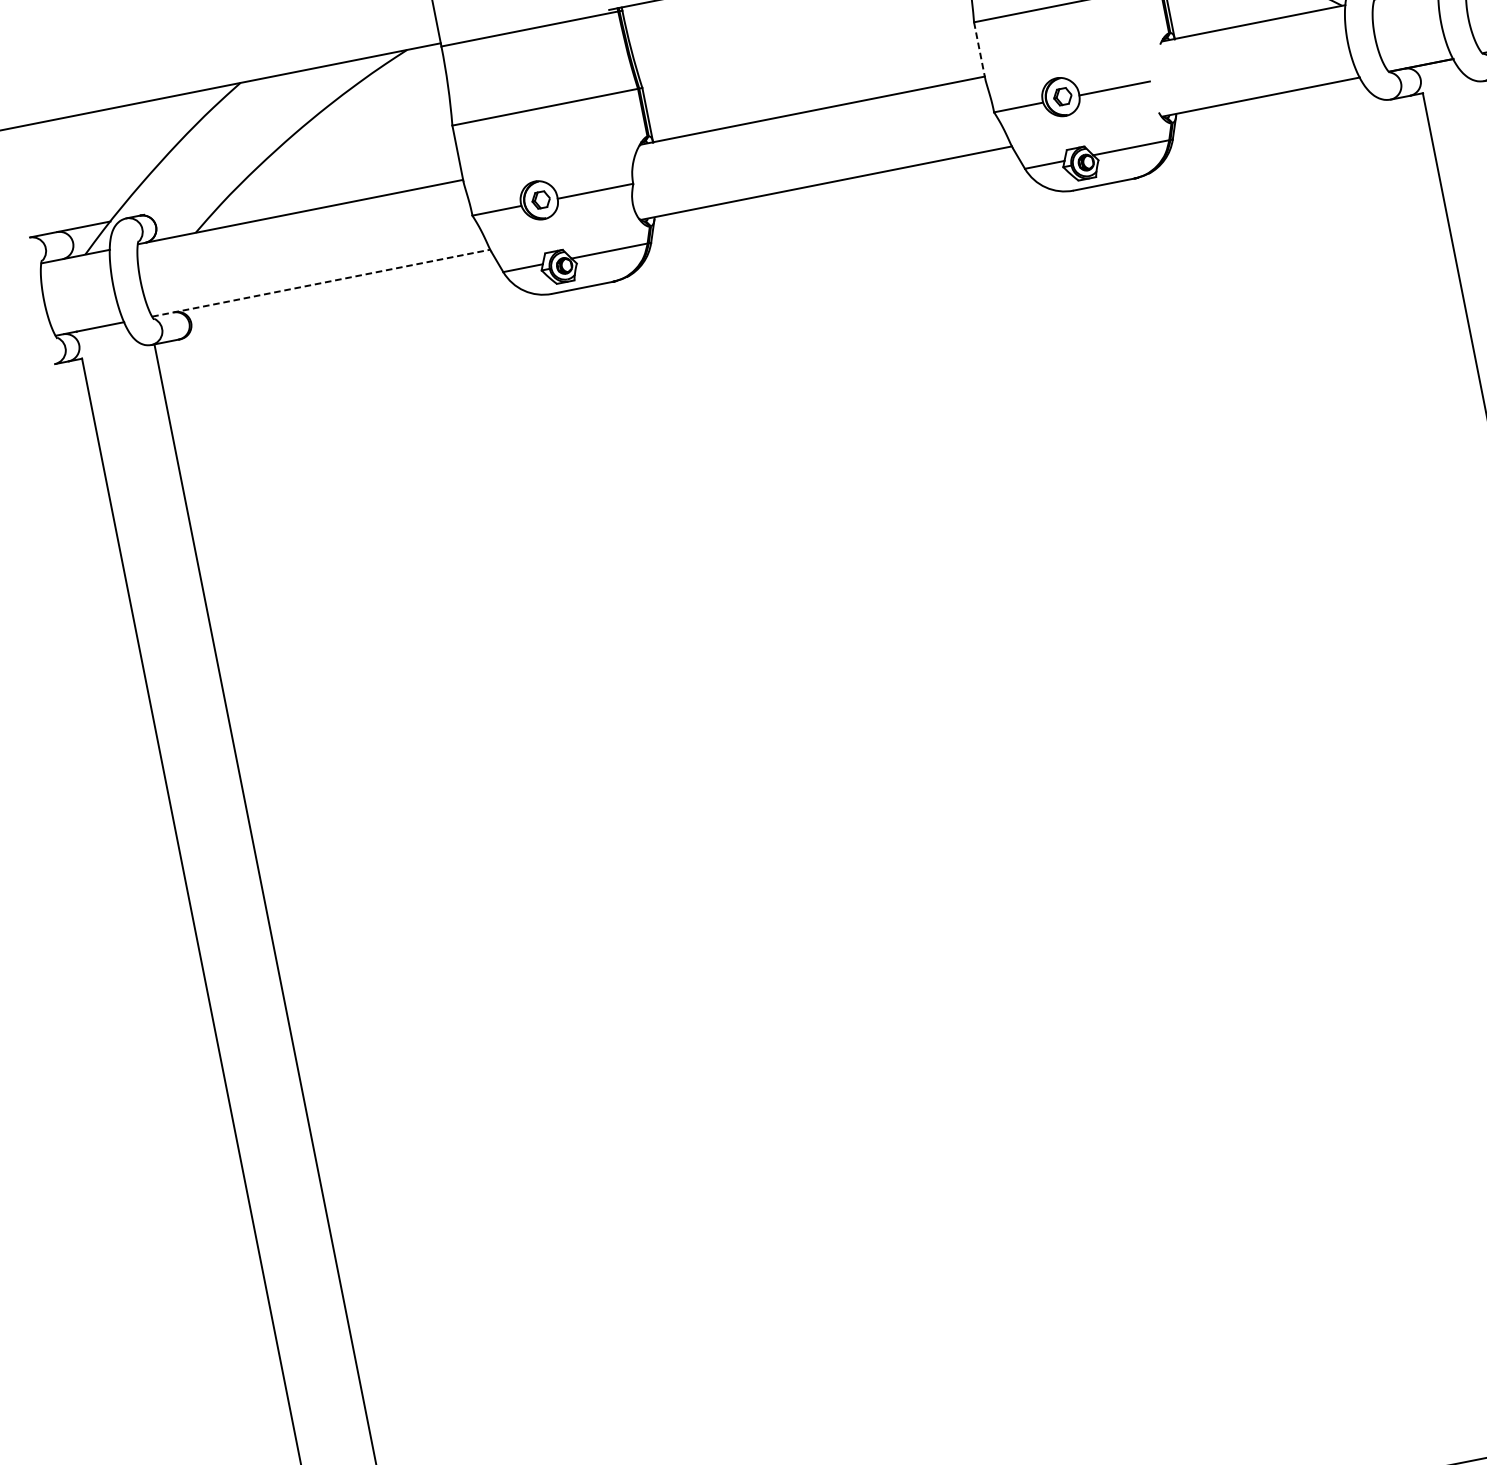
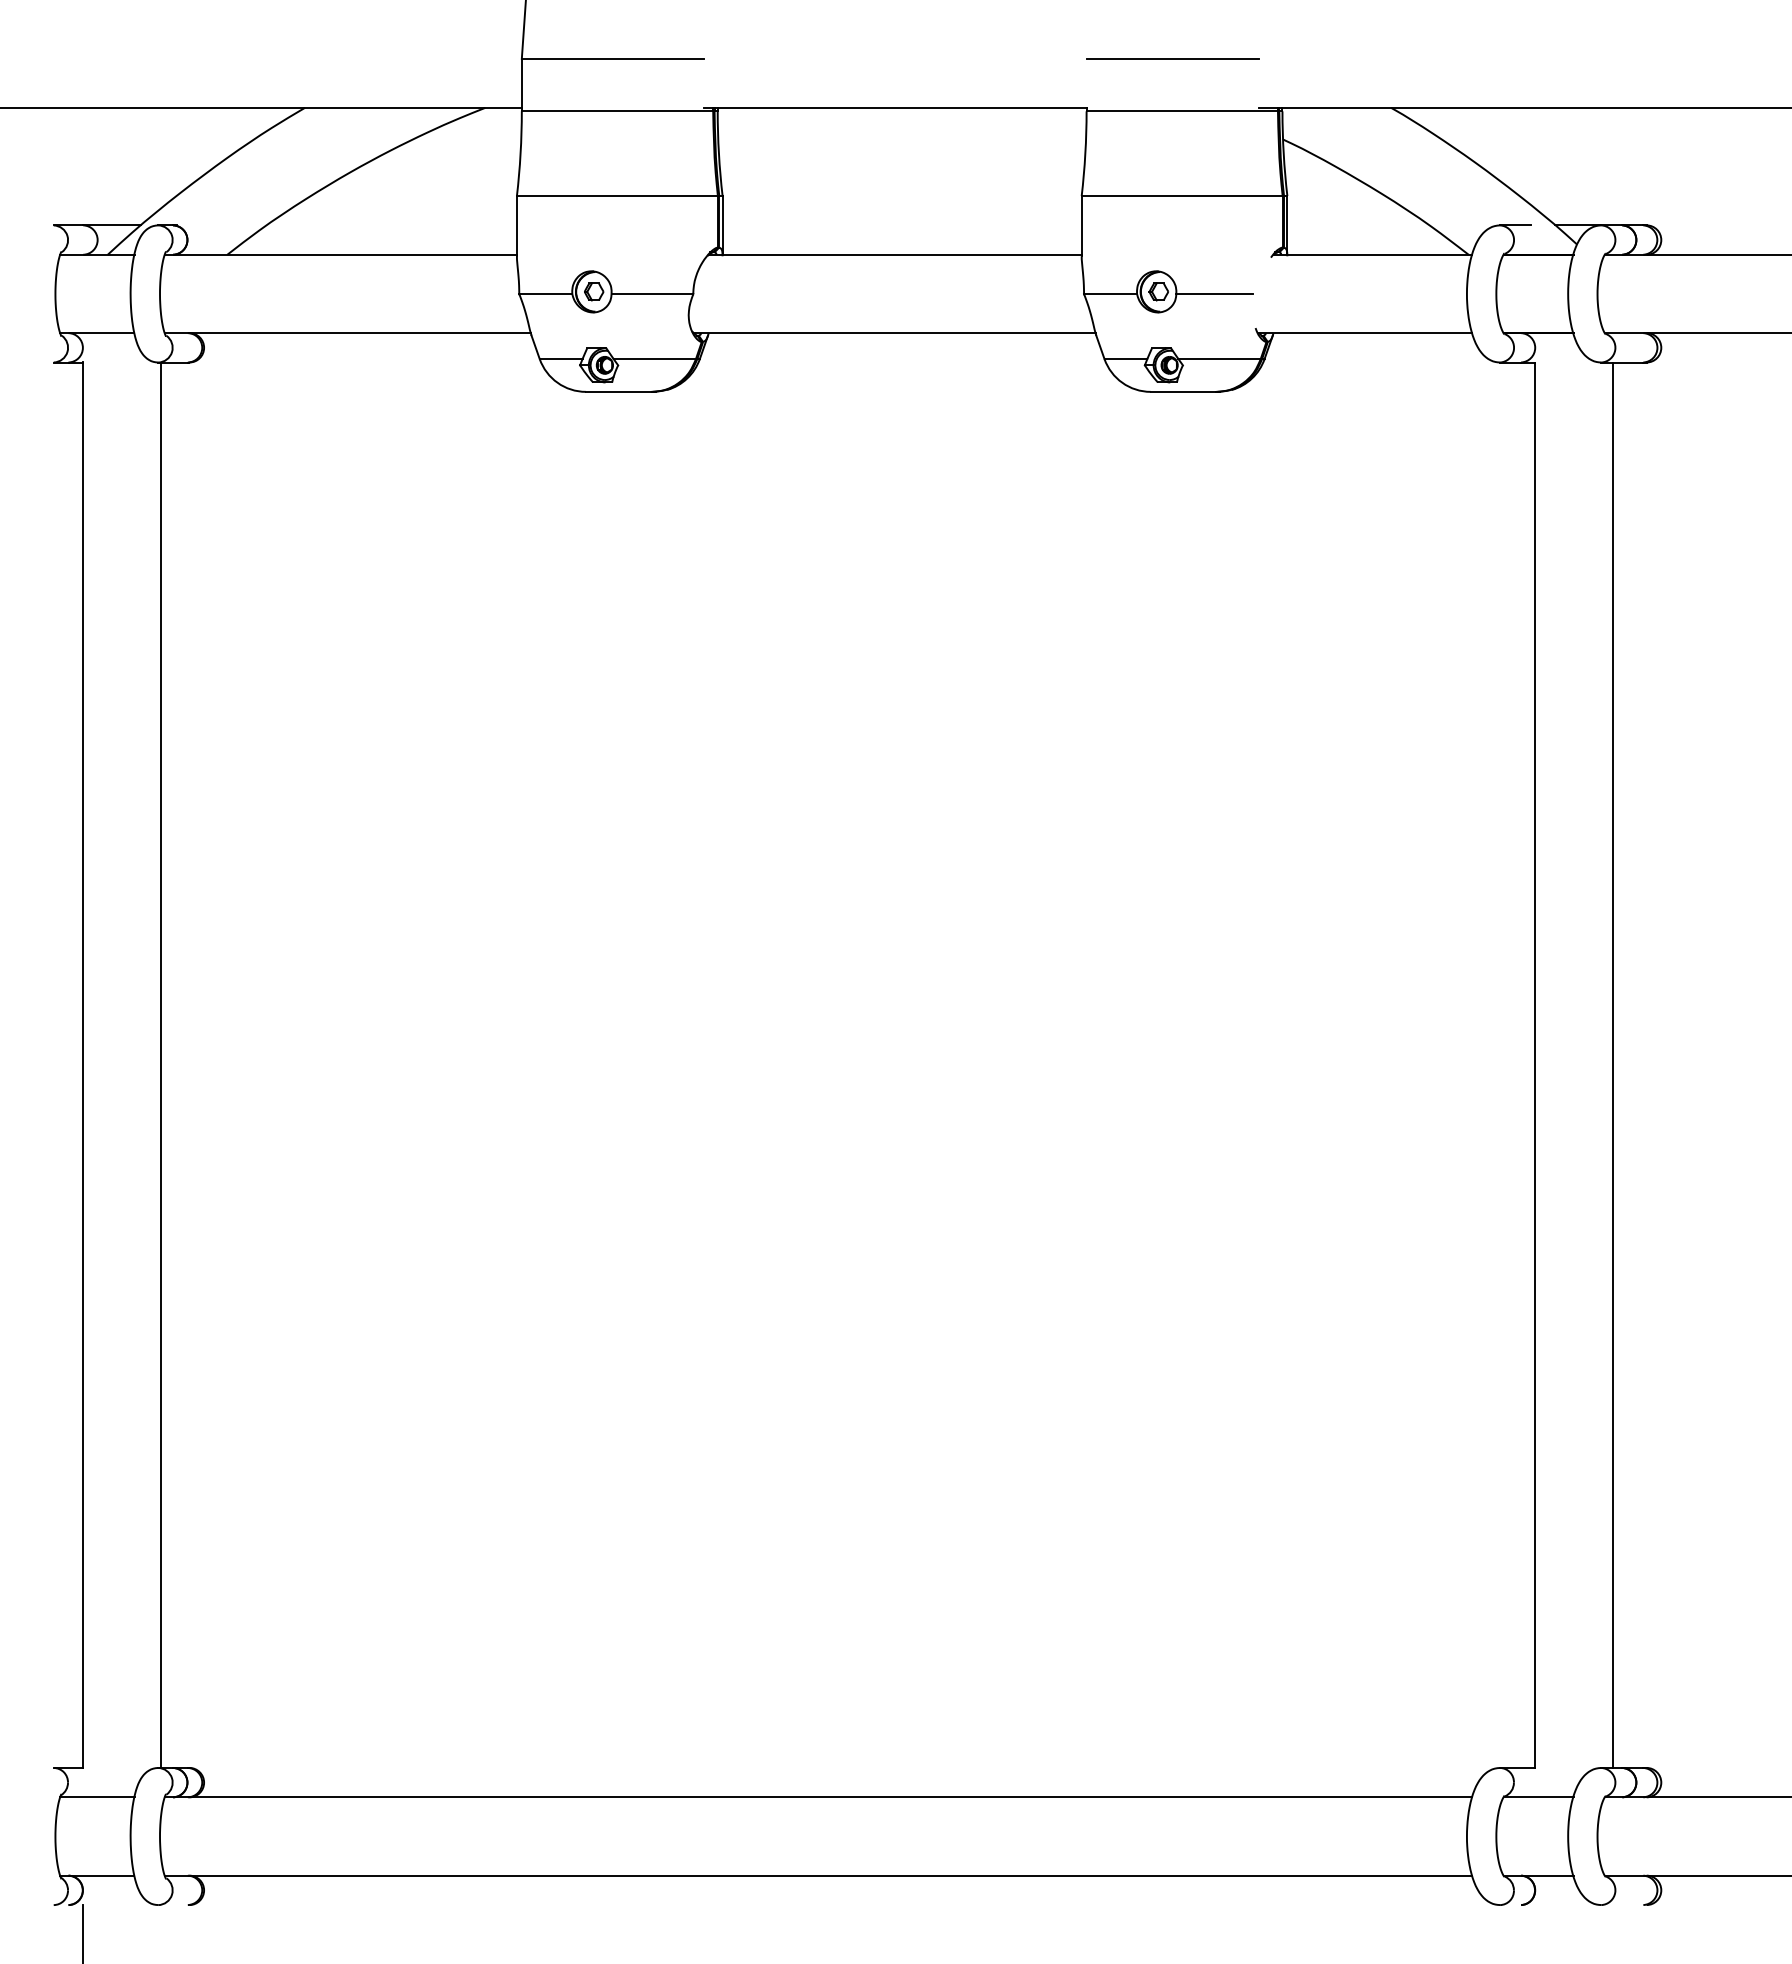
line: (979, 50) -> (1081, 226), dashed -> solid
line: (321, 283) -> (348, 333), dashed -> solid

